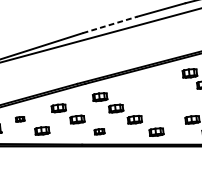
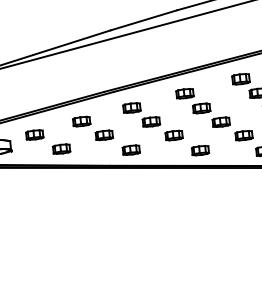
line: (110, 25) -> (144, 20), dashed -> solid
part: (158, 96) -> (202, 107), added
part: (19, 118) -> (34, 134), size x1.67
part: (98, 131) -> (130, 149), size x1.43

